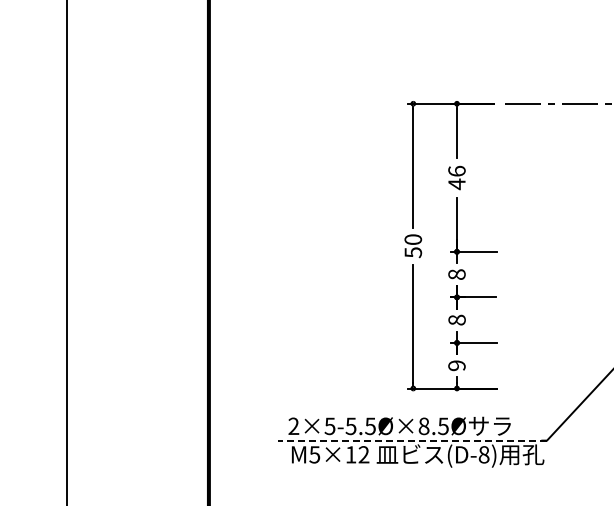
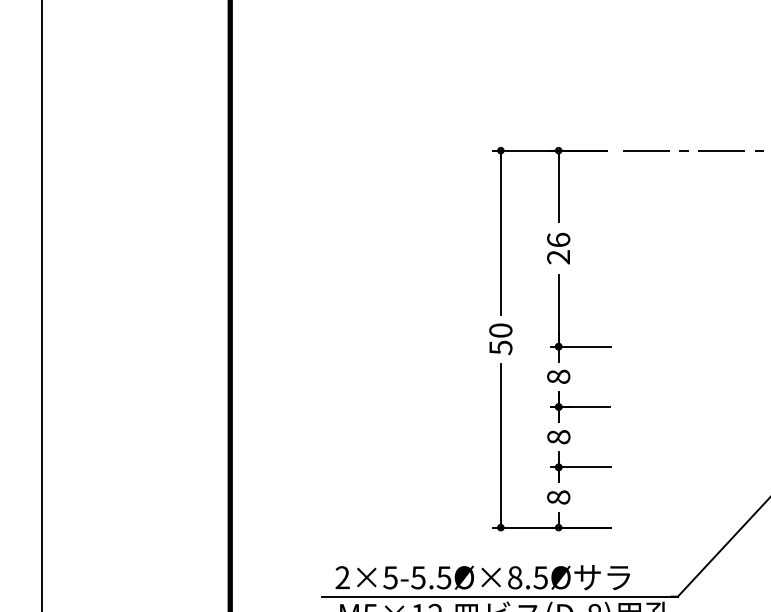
text: (456, 184) -> (558, 257), 46 -> 26
text: (456, 365) -> (558, 497), 9 -> 8
line: (412, 440) -> (499, 596), dashed -> solid

